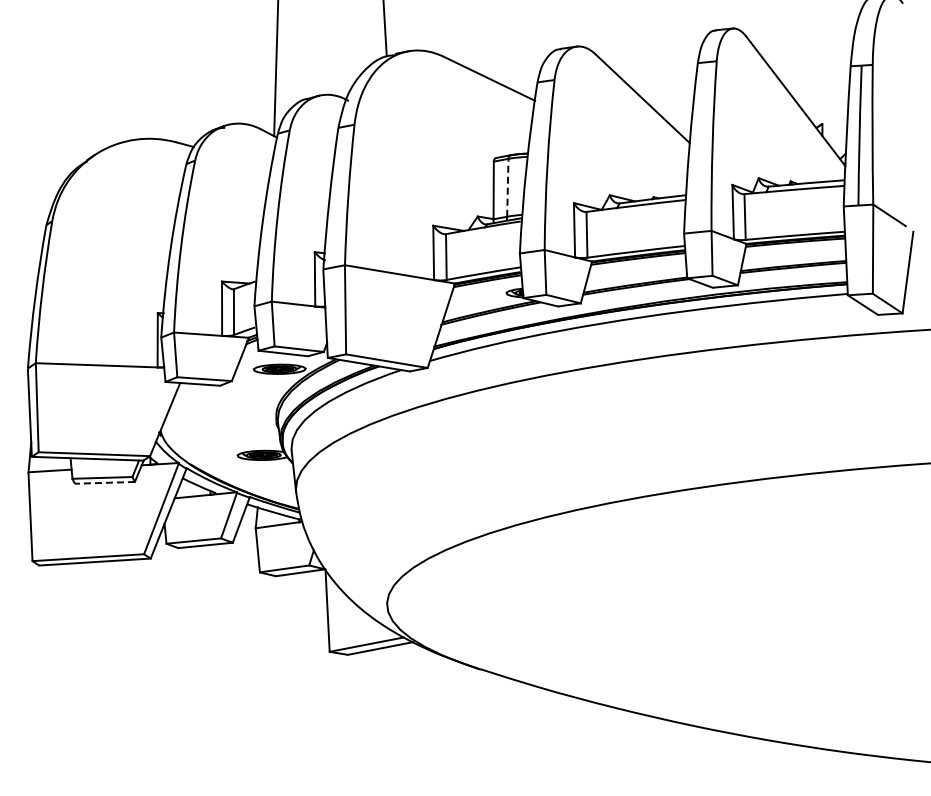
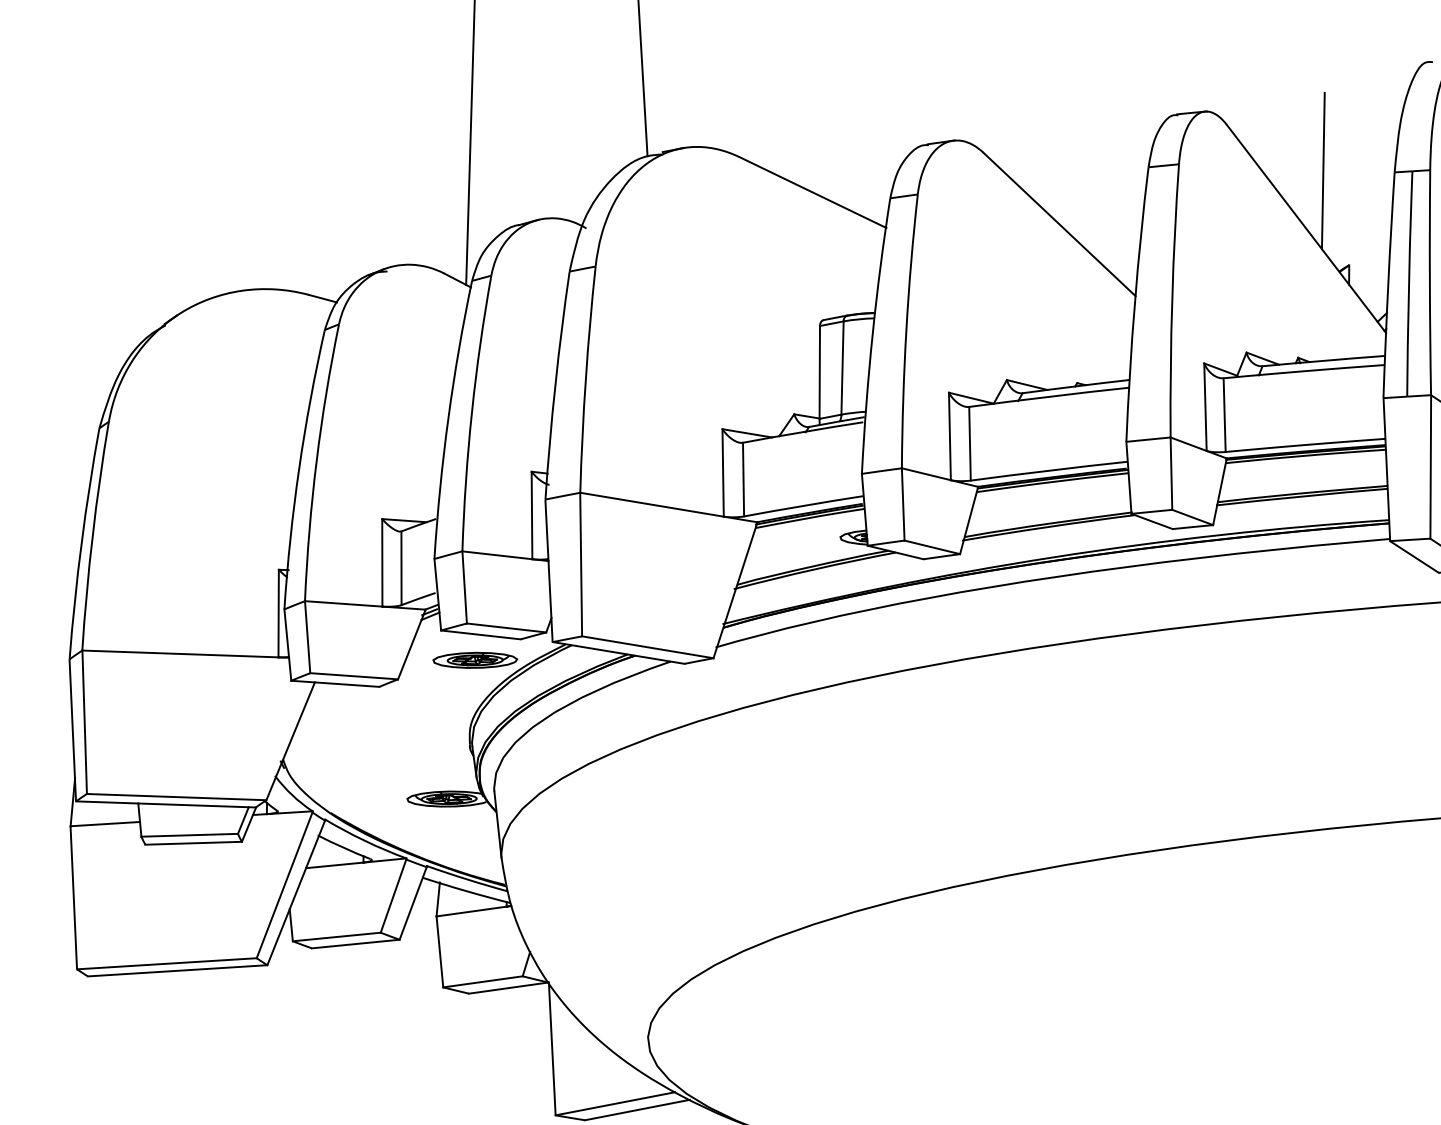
line: (806, 64) -> (1323, 169), added
line: (507, 187) -> (841, 367), dashed -> solid
line: (104, 482) -> (192, 842), dashed -> solid

